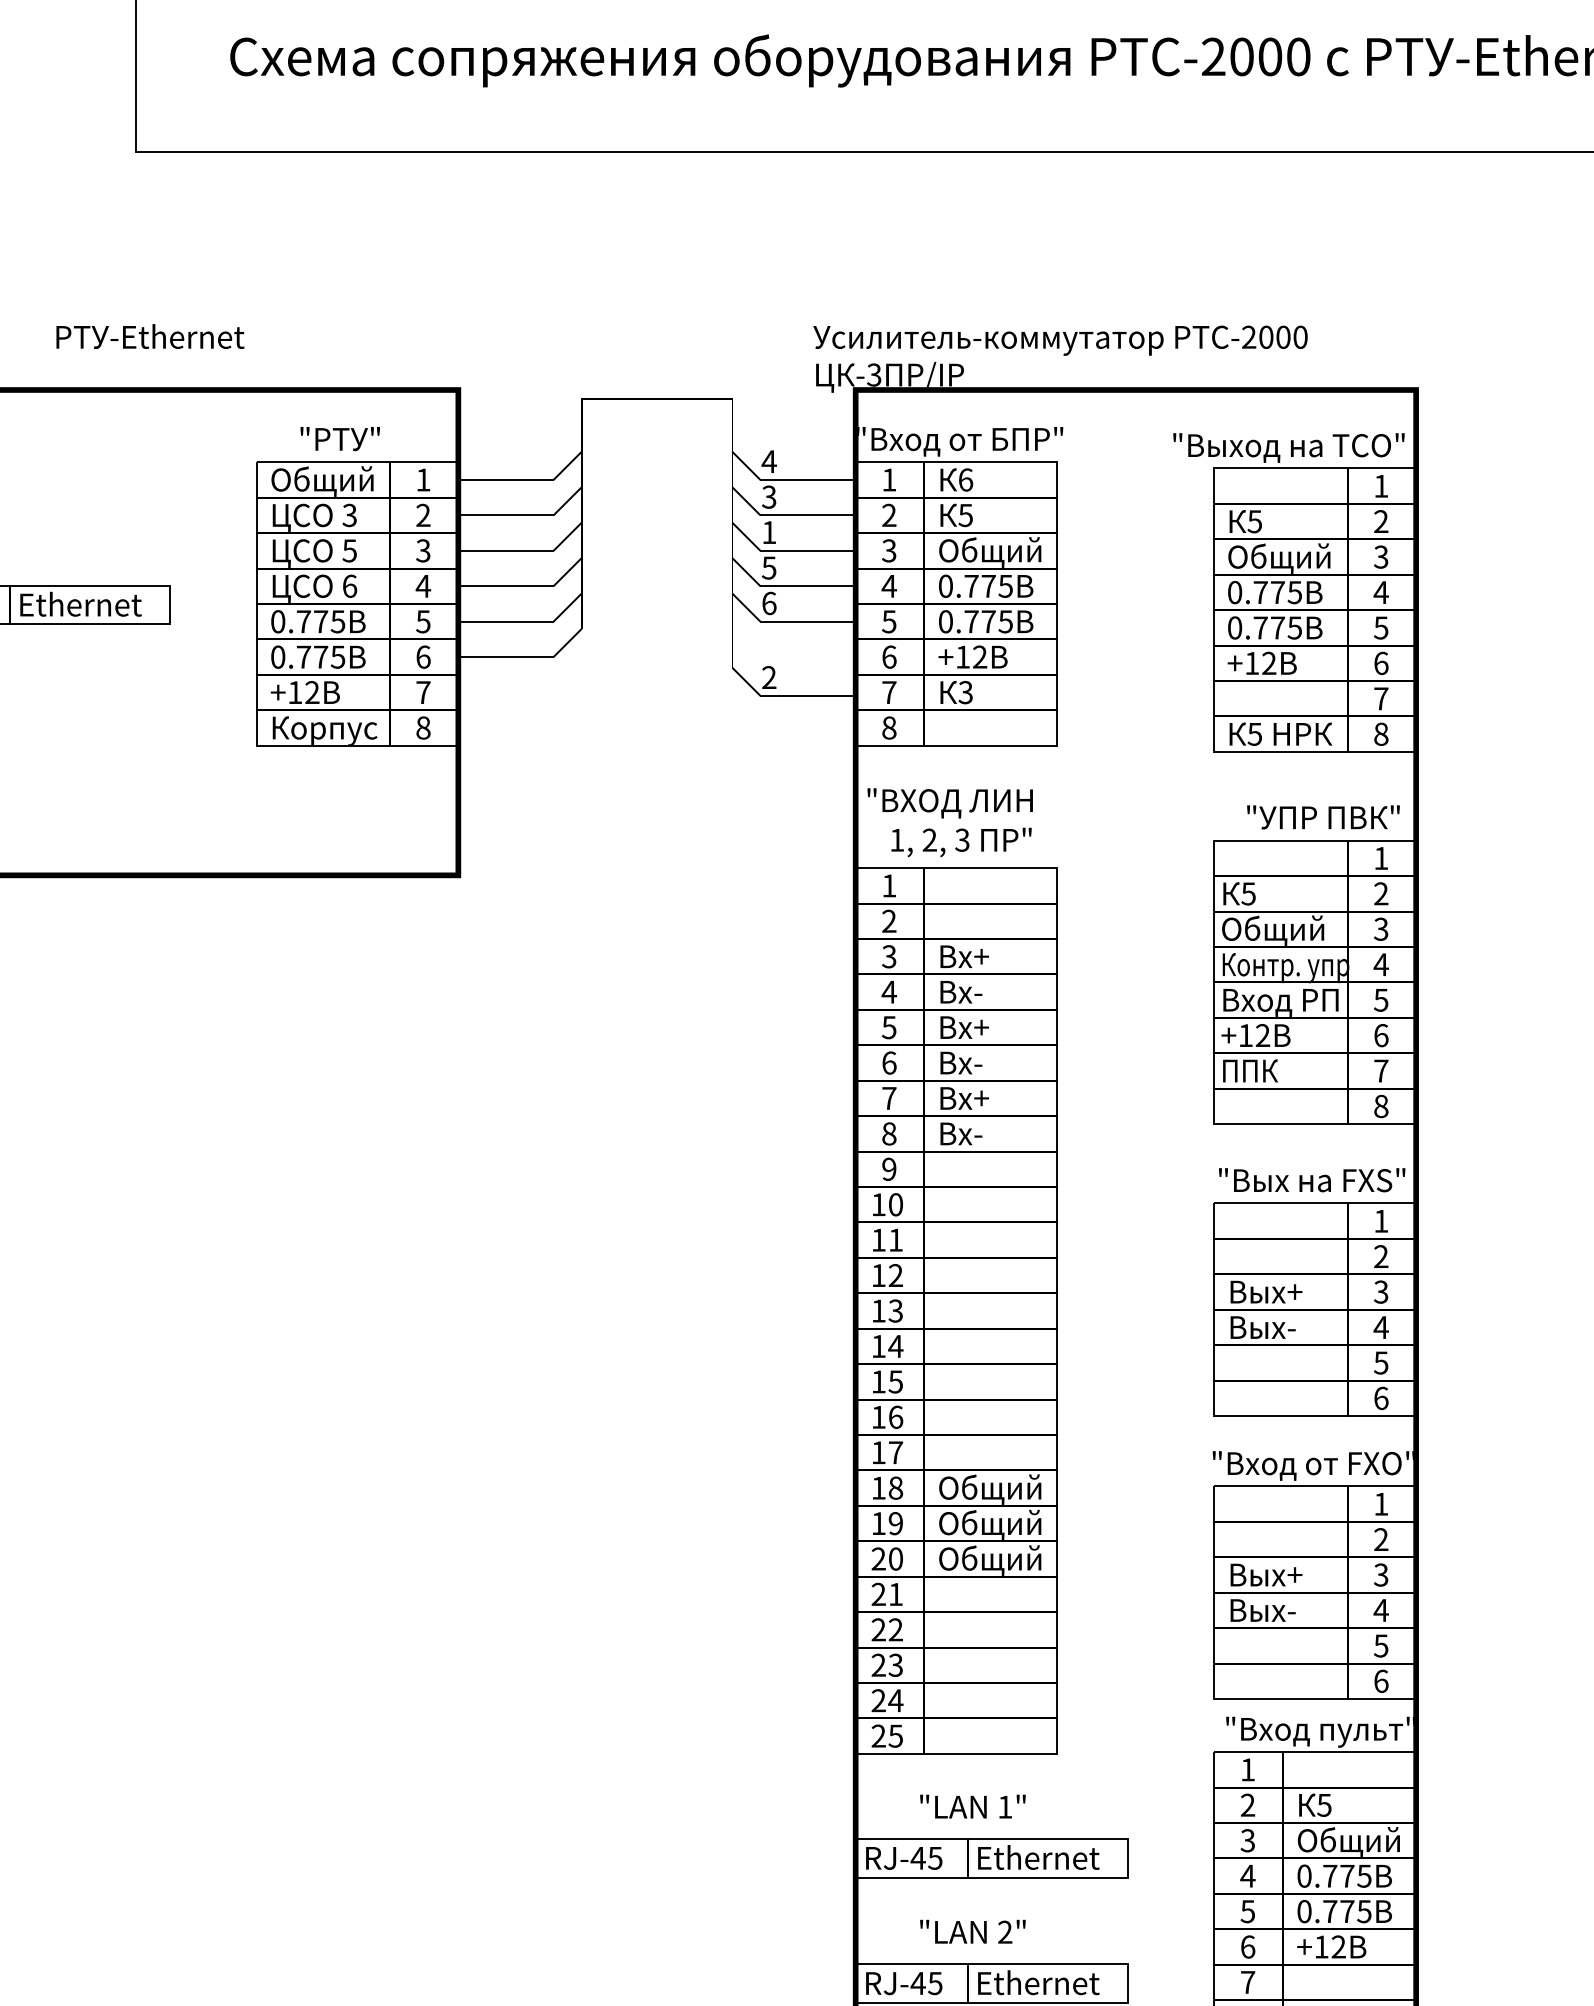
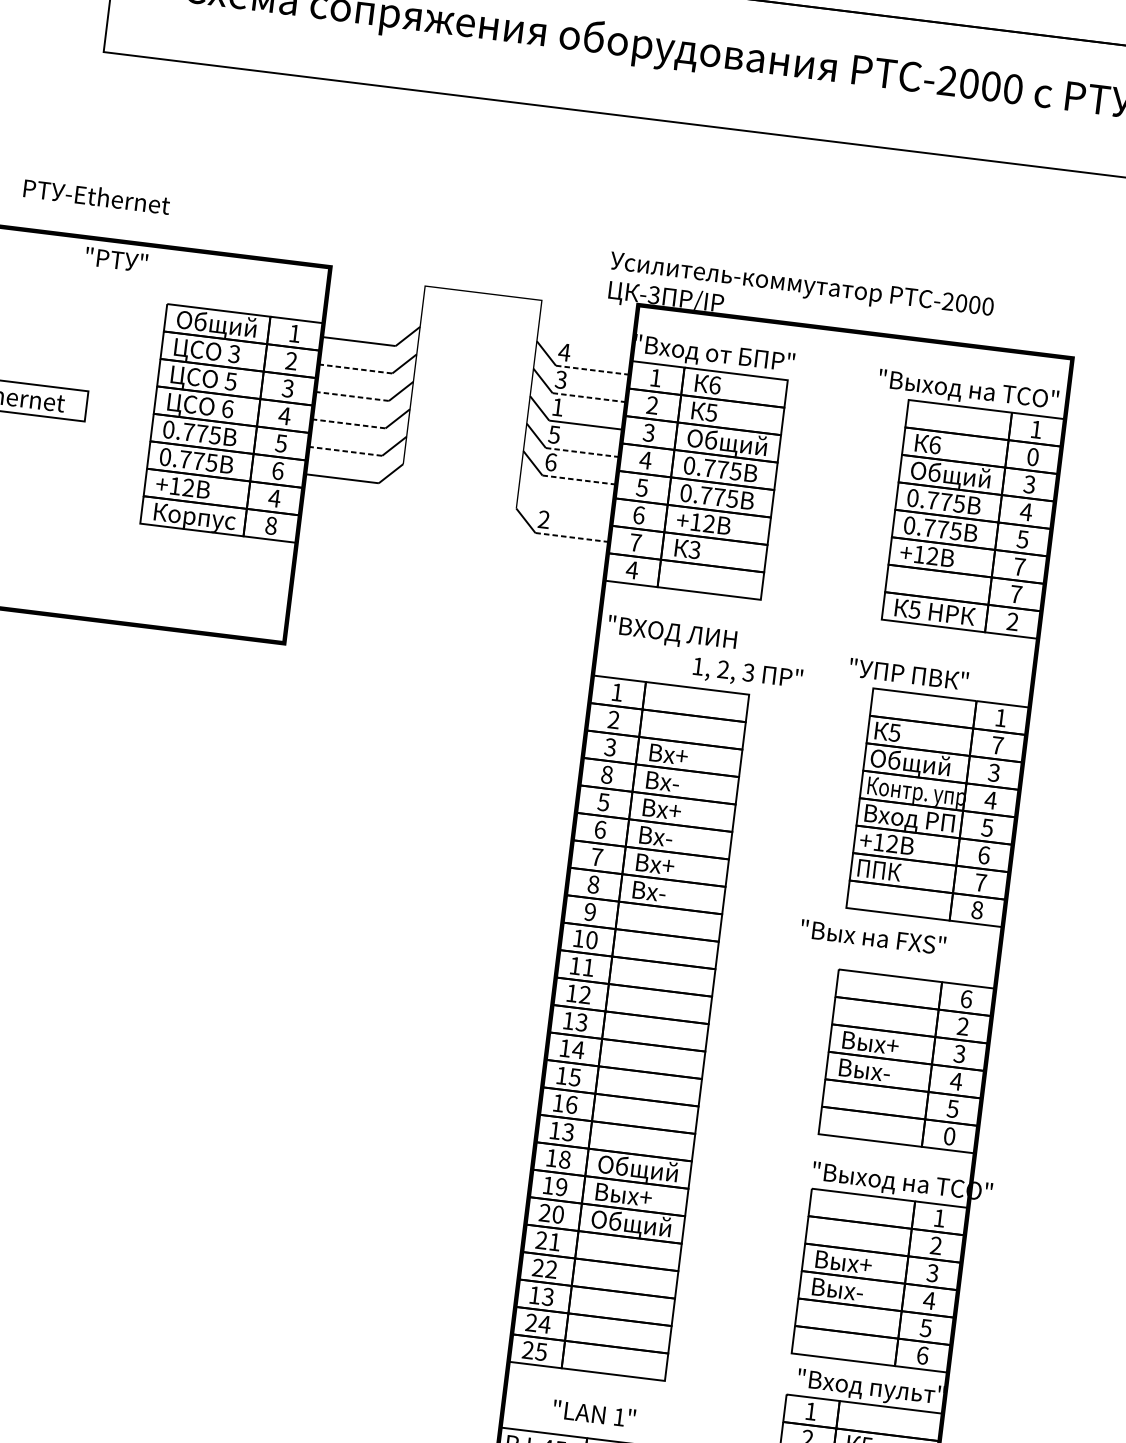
text: (339, 439) -> (115, 260), moved
line: (808, 479) -> (593, 369), solid -> dashed
line: (505, 515) -> (355, 368), solid -> dashed
line: (808, 515) -> (589, 397), solid -> dashed
text: (1254, 521) -> (934, 444), 5 -> 6
text: (1381, 521) -> (1033, 456), 2 -> 0
line: (505, 550) -> (351, 396), solid -> dashed
line: (505, 586) -> (348, 424), solid -> dashed
line: (808, 586) -> (583, 452), solid -> dashed
line: (505, 621) -> (344, 451), solid -> dashed
line: (808, 621) -> (579, 479), solid -> dashed
text: (1381, 663) -> (1019, 567), 6 -> 7
text: (423, 692) -> (274, 498), 7 -> 4
line: (808, 695) -> (572, 537), solid -> dashed
text: (888, 727) -> (631, 569), 8 -> 4
text: (1381, 733) -> (1013, 621), 8 -> 2
text: (1323, 817) -> (908, 674), moved
text: (961, 842) -> (747, 674), moved
text: (1381, 893) -> (997, 745), 2 -> 7
text: (888, 991) -> (606, 774), 4 -> 8
text: (1312, 1180) -> (873, 937), moved
text: (1381, 1220) -> (966, 998), 1 -> 6
text: (1381, 1397) -> (949, 1135), 6 -> 0
text: (895, 1452) -> (568, 1132), 17 -> 13
text: (1344, 1465) -> (914, 1184), "Вход от FXO" -> "Выход на ТСО"
text: (990, 1524) -> (634, 1196), Общий -> Вых+
text: (878, 1664) -> (534, 1294), 23 -> 13

